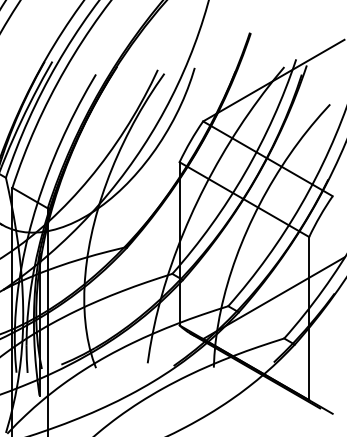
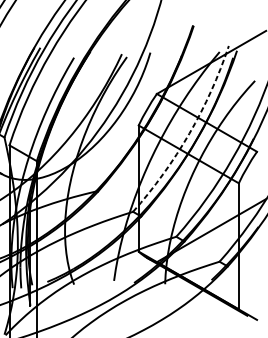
arc: (245, 172) -> (189, 133), solid -> dashed

